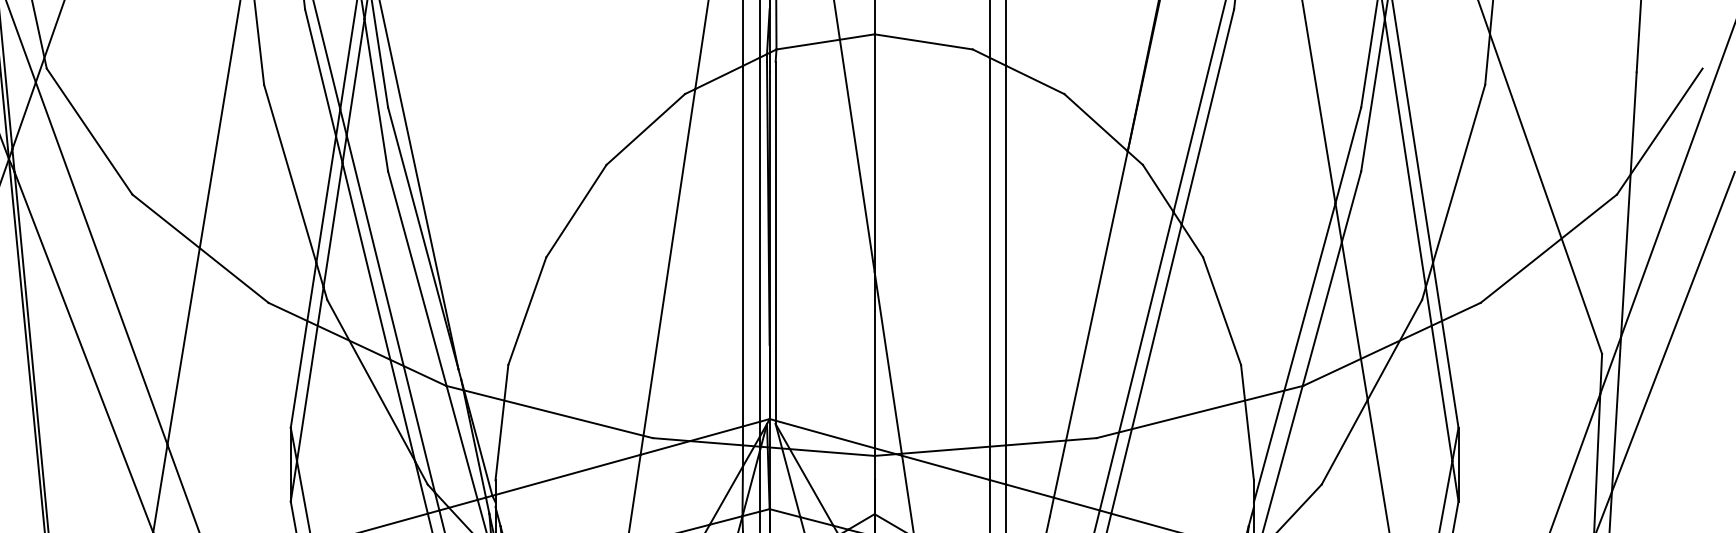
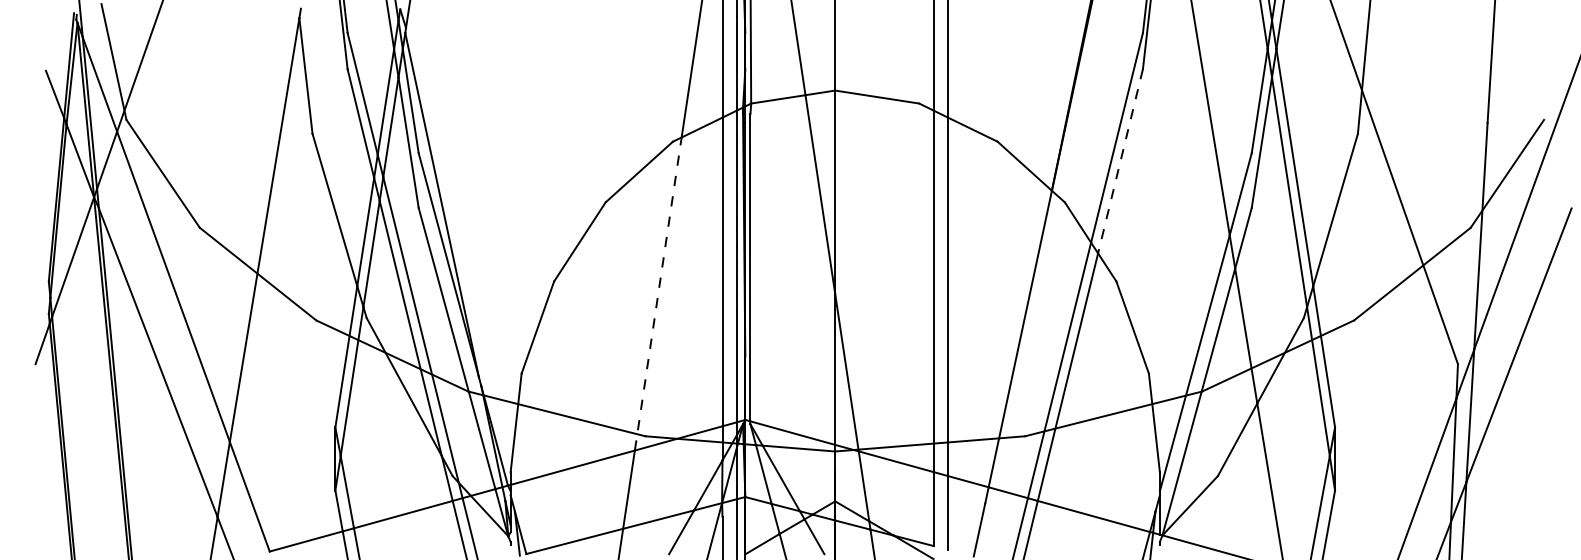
line: (1207, 117) -> (1120, 161), solid -> dashed
line: (668, 271) -> (658, 293), solid -> dashed

